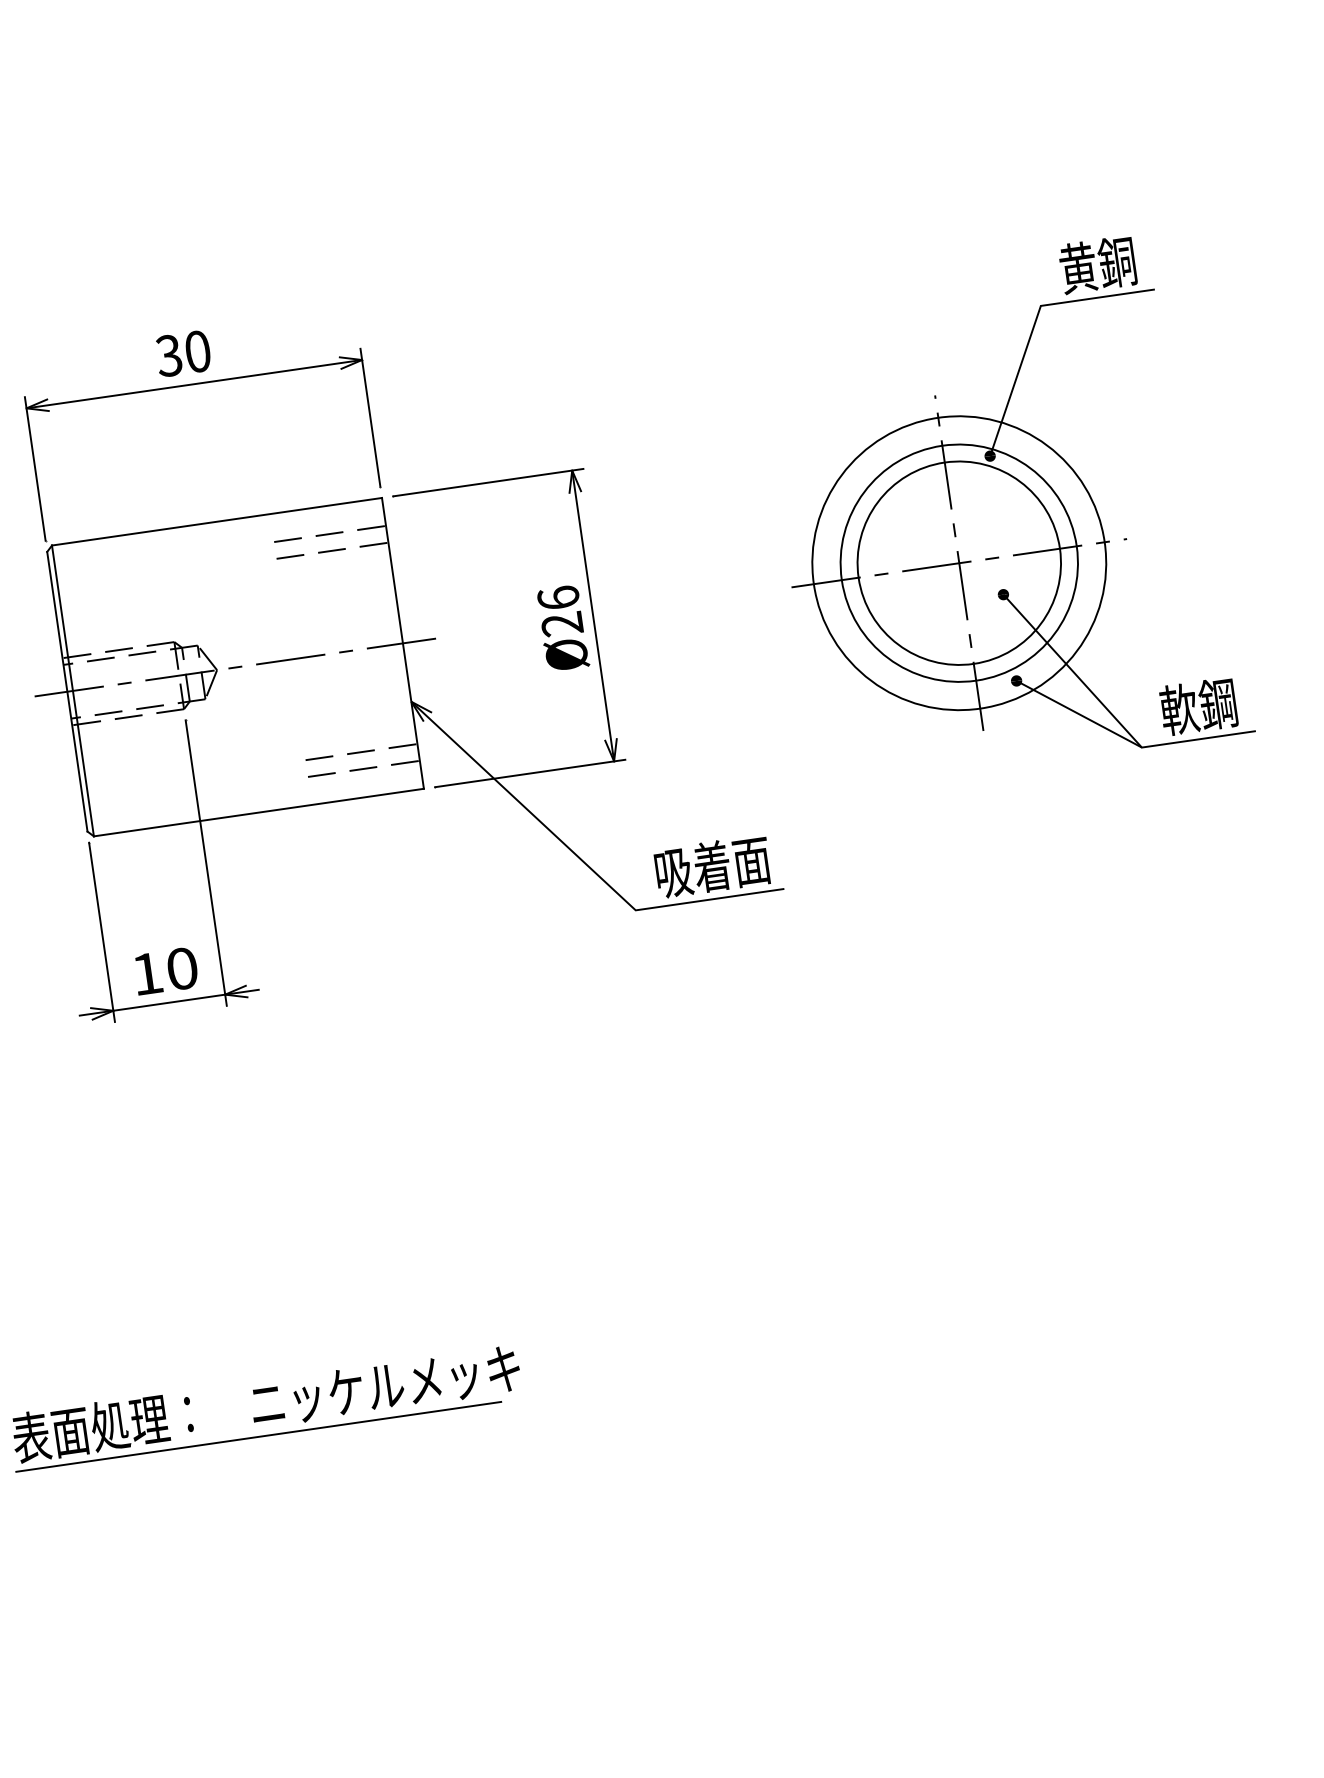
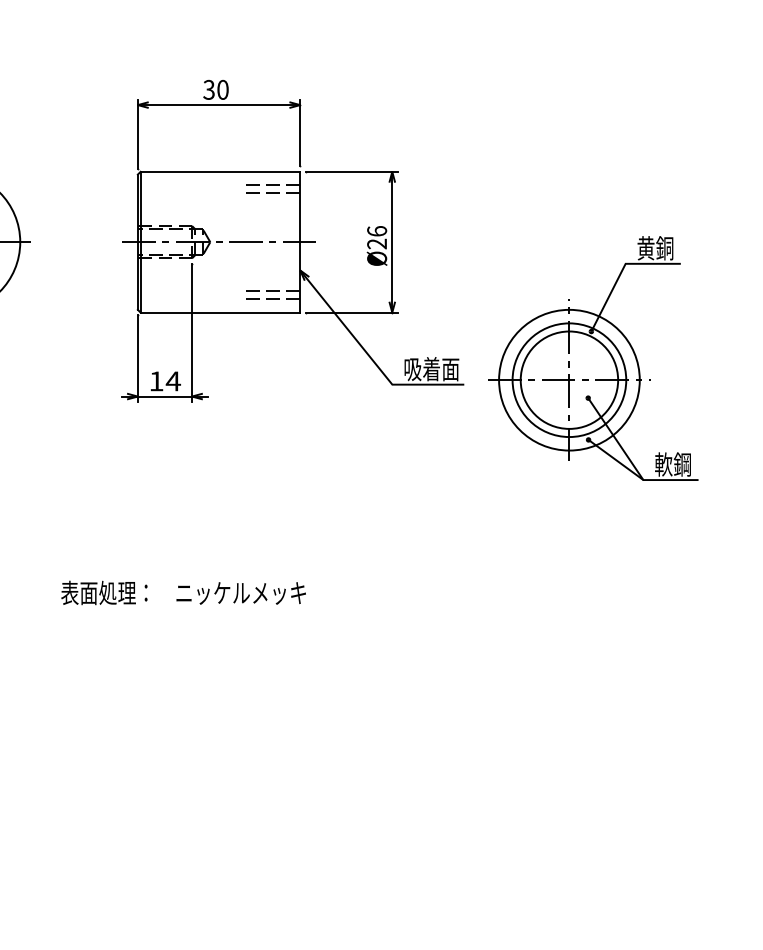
part: (1002, 511) -> (593, 358), moved
text: (180, 969) -> (172, 381), 10 -> 14
line: (258, 1437) -> (177, 608), removed

